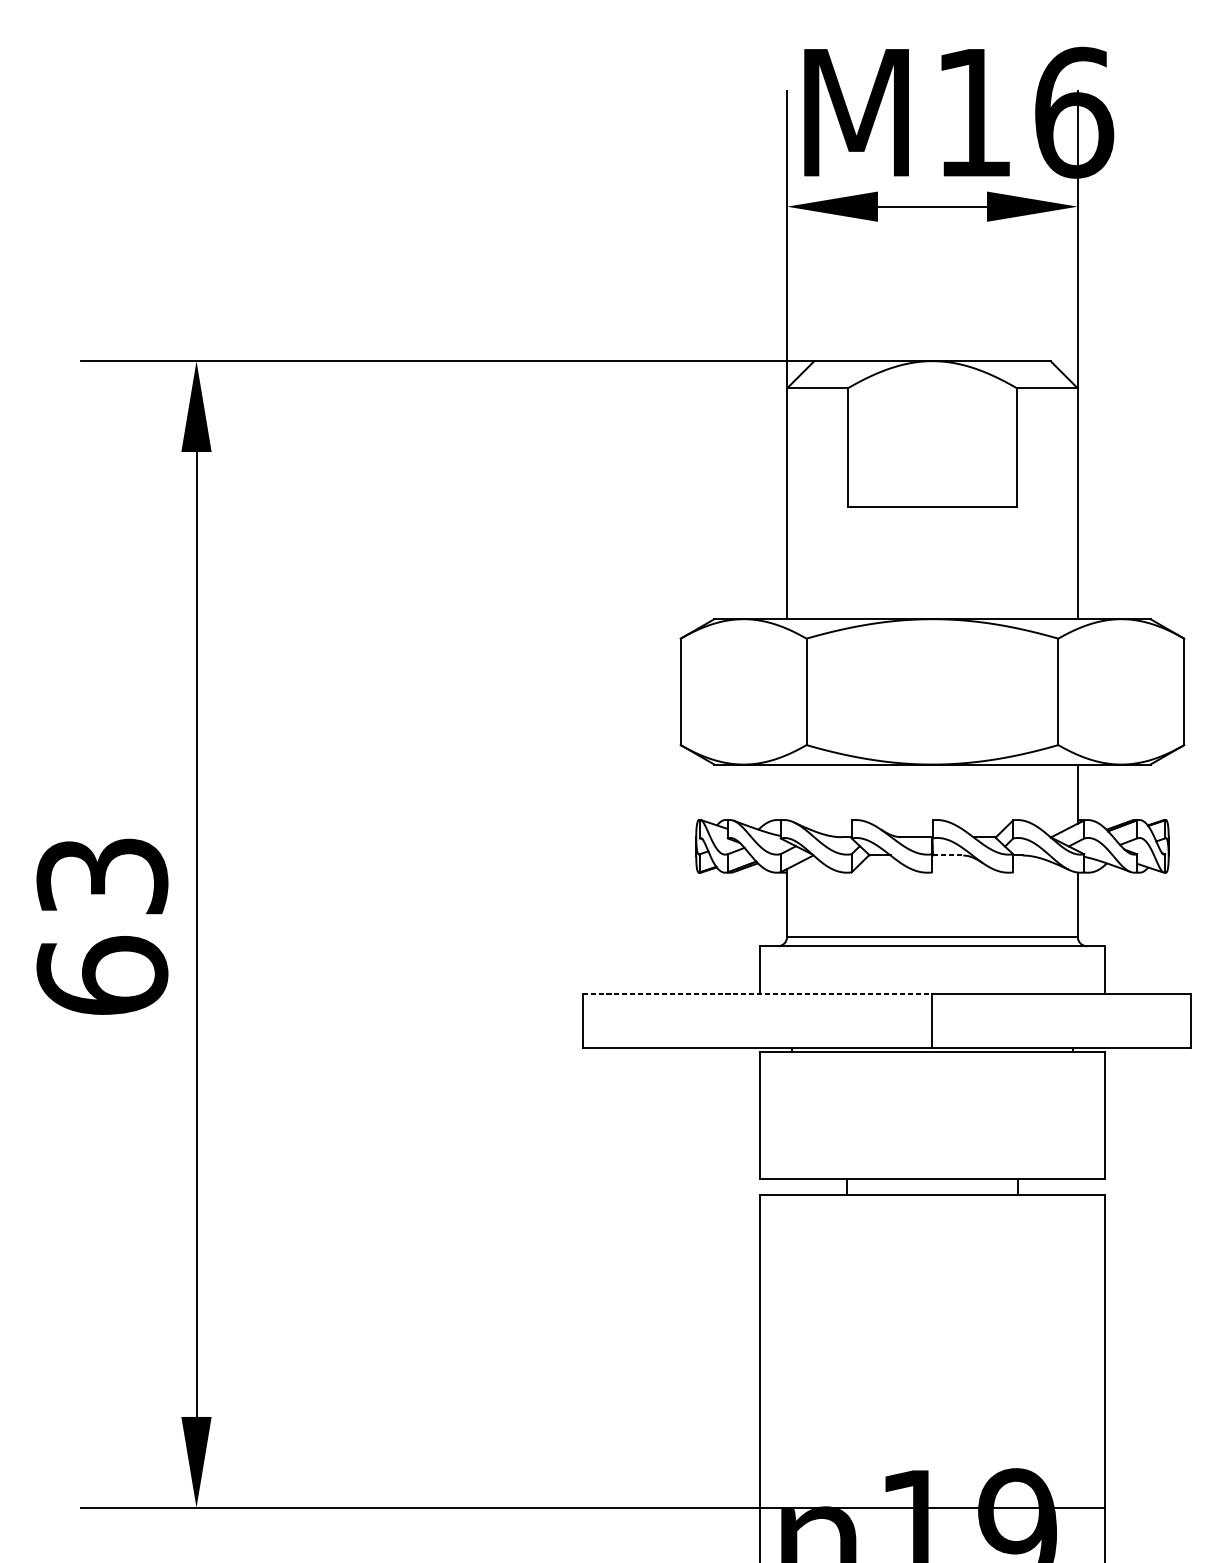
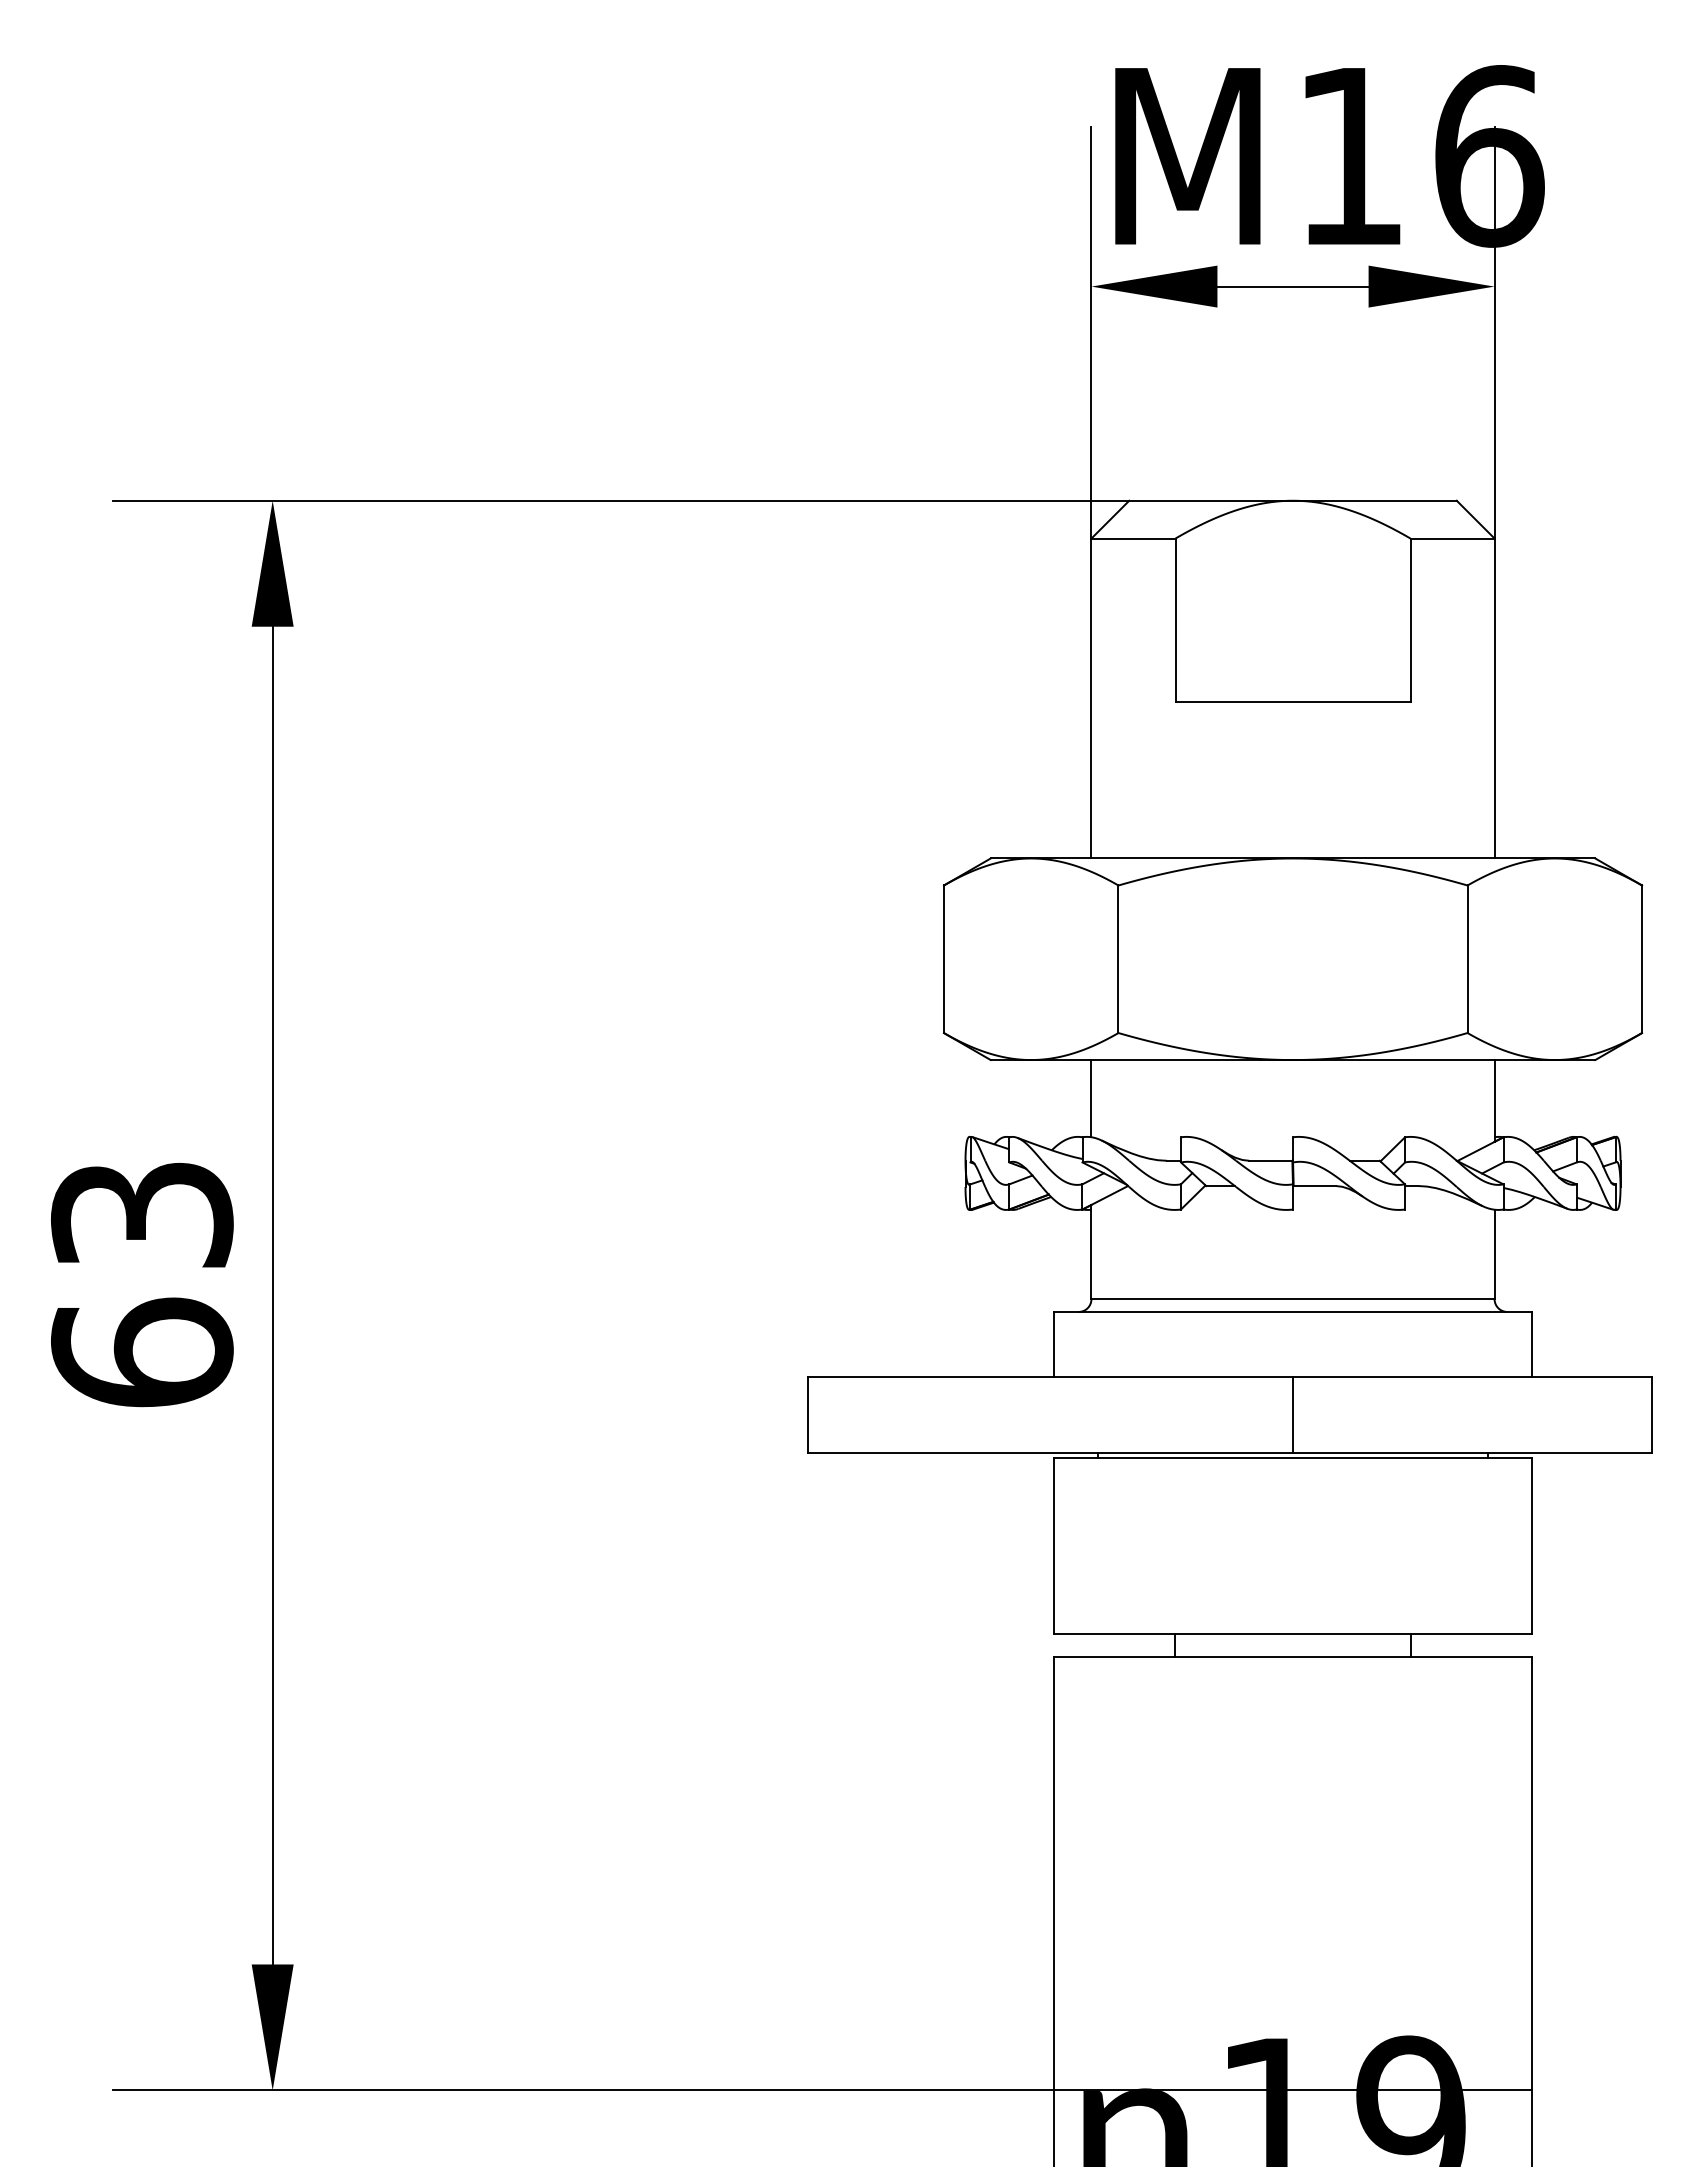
line: (787, 792) -> (1091, 1098), added
line: (948, 855) -> (1315, 1186), dashed -> solid
line: (758, 993) -> (1051, 1377), dashed -> solid

